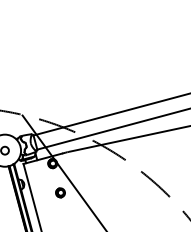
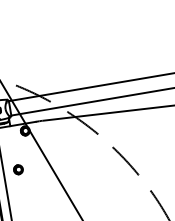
part: (60, 192) -> (18, 169), moved

